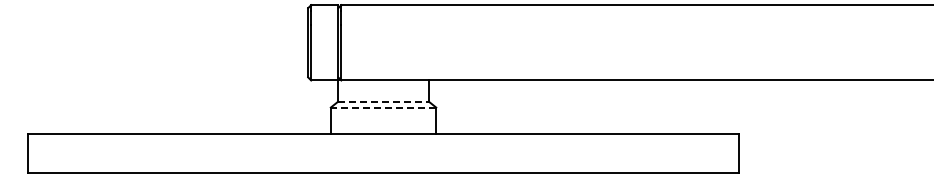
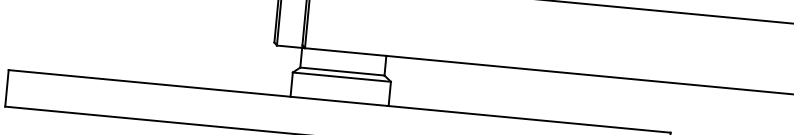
line: (384, 101) -> (343, 71), dashed -> solid
line: (383, 107) -> (341, 77), dashed -> solid

